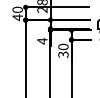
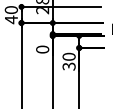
text: (42, 40) -> (42, 48), 4 -> 0

